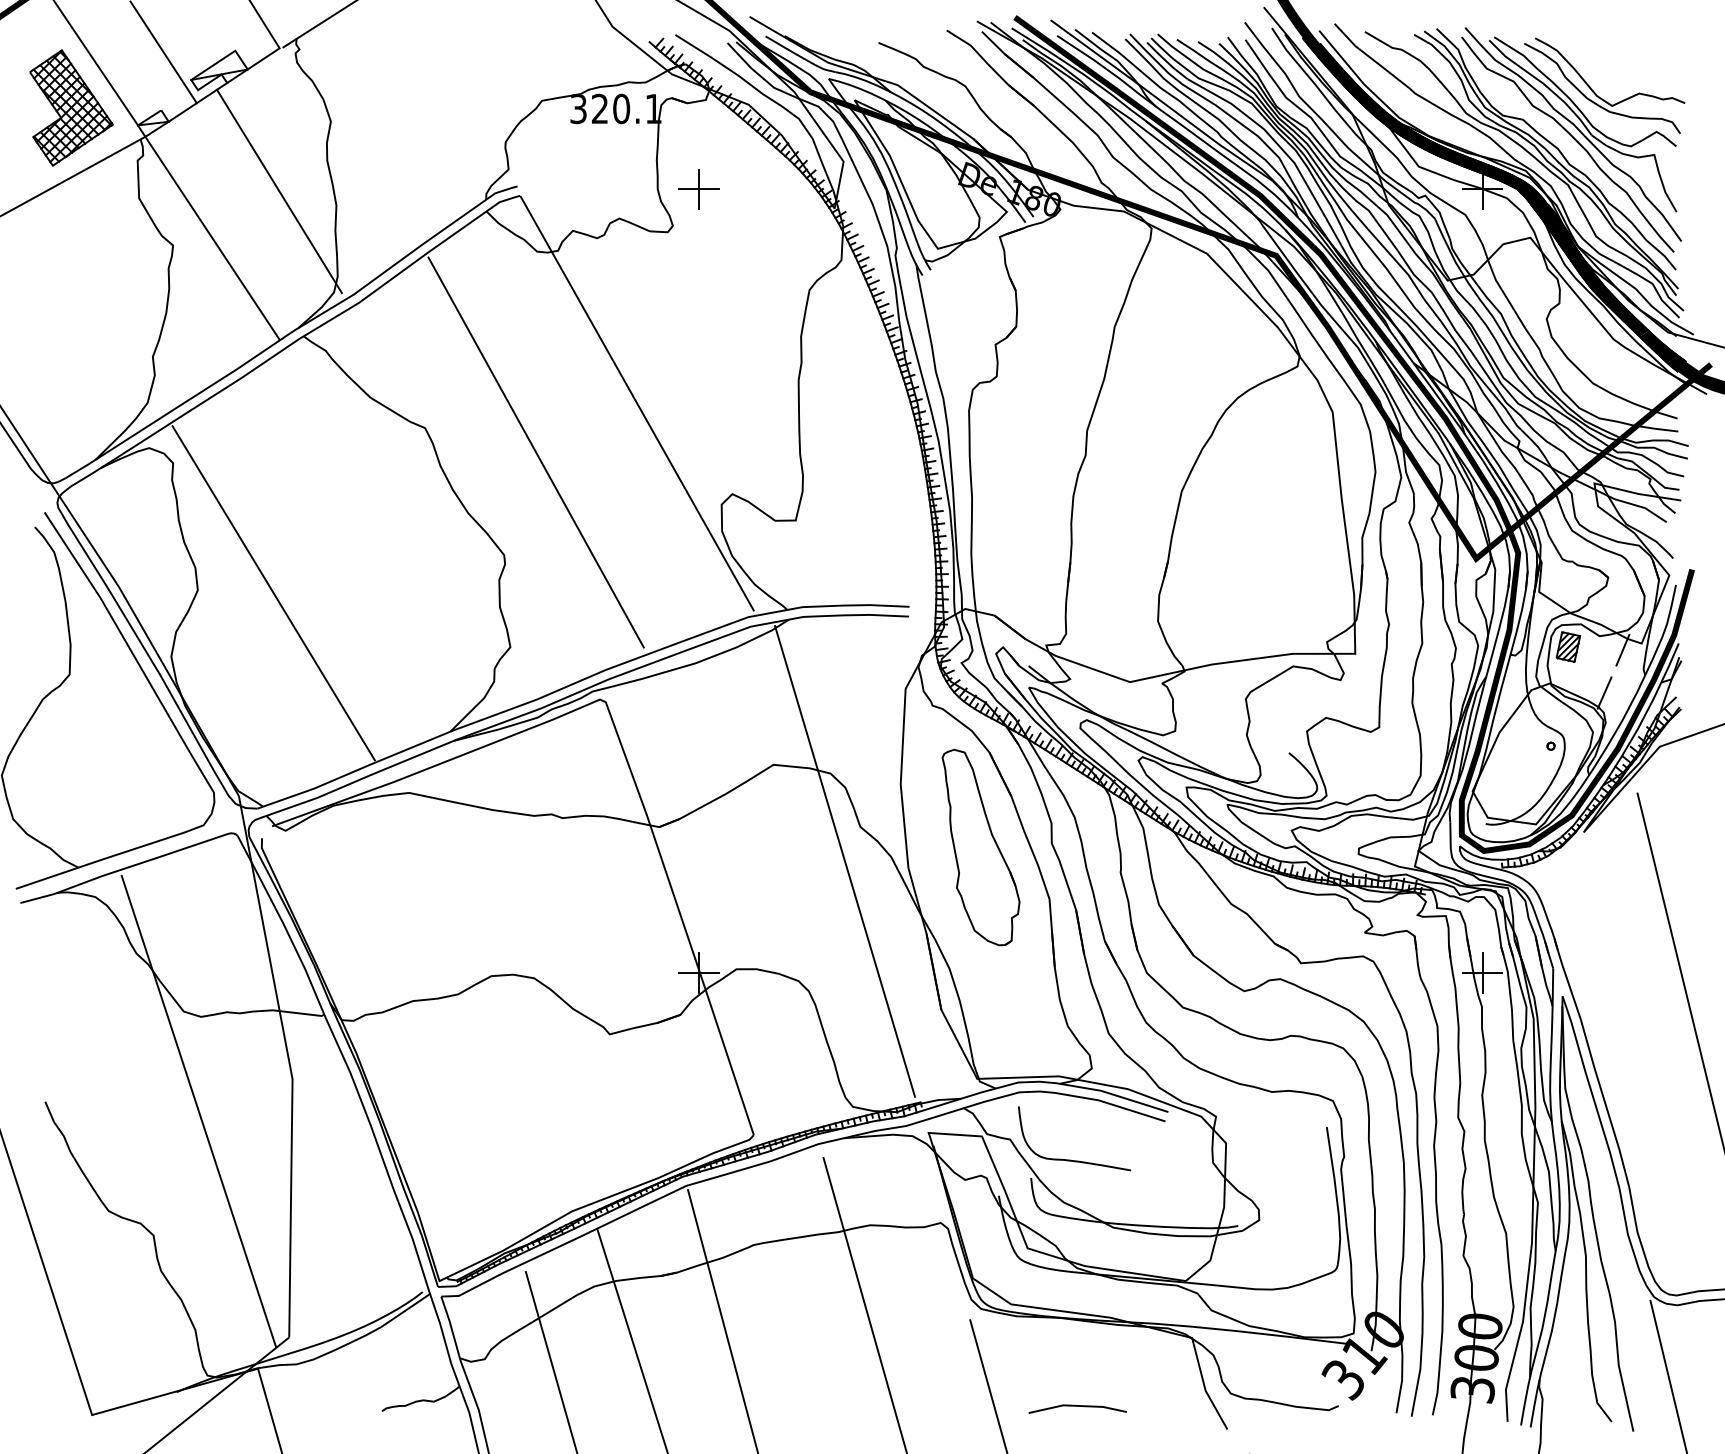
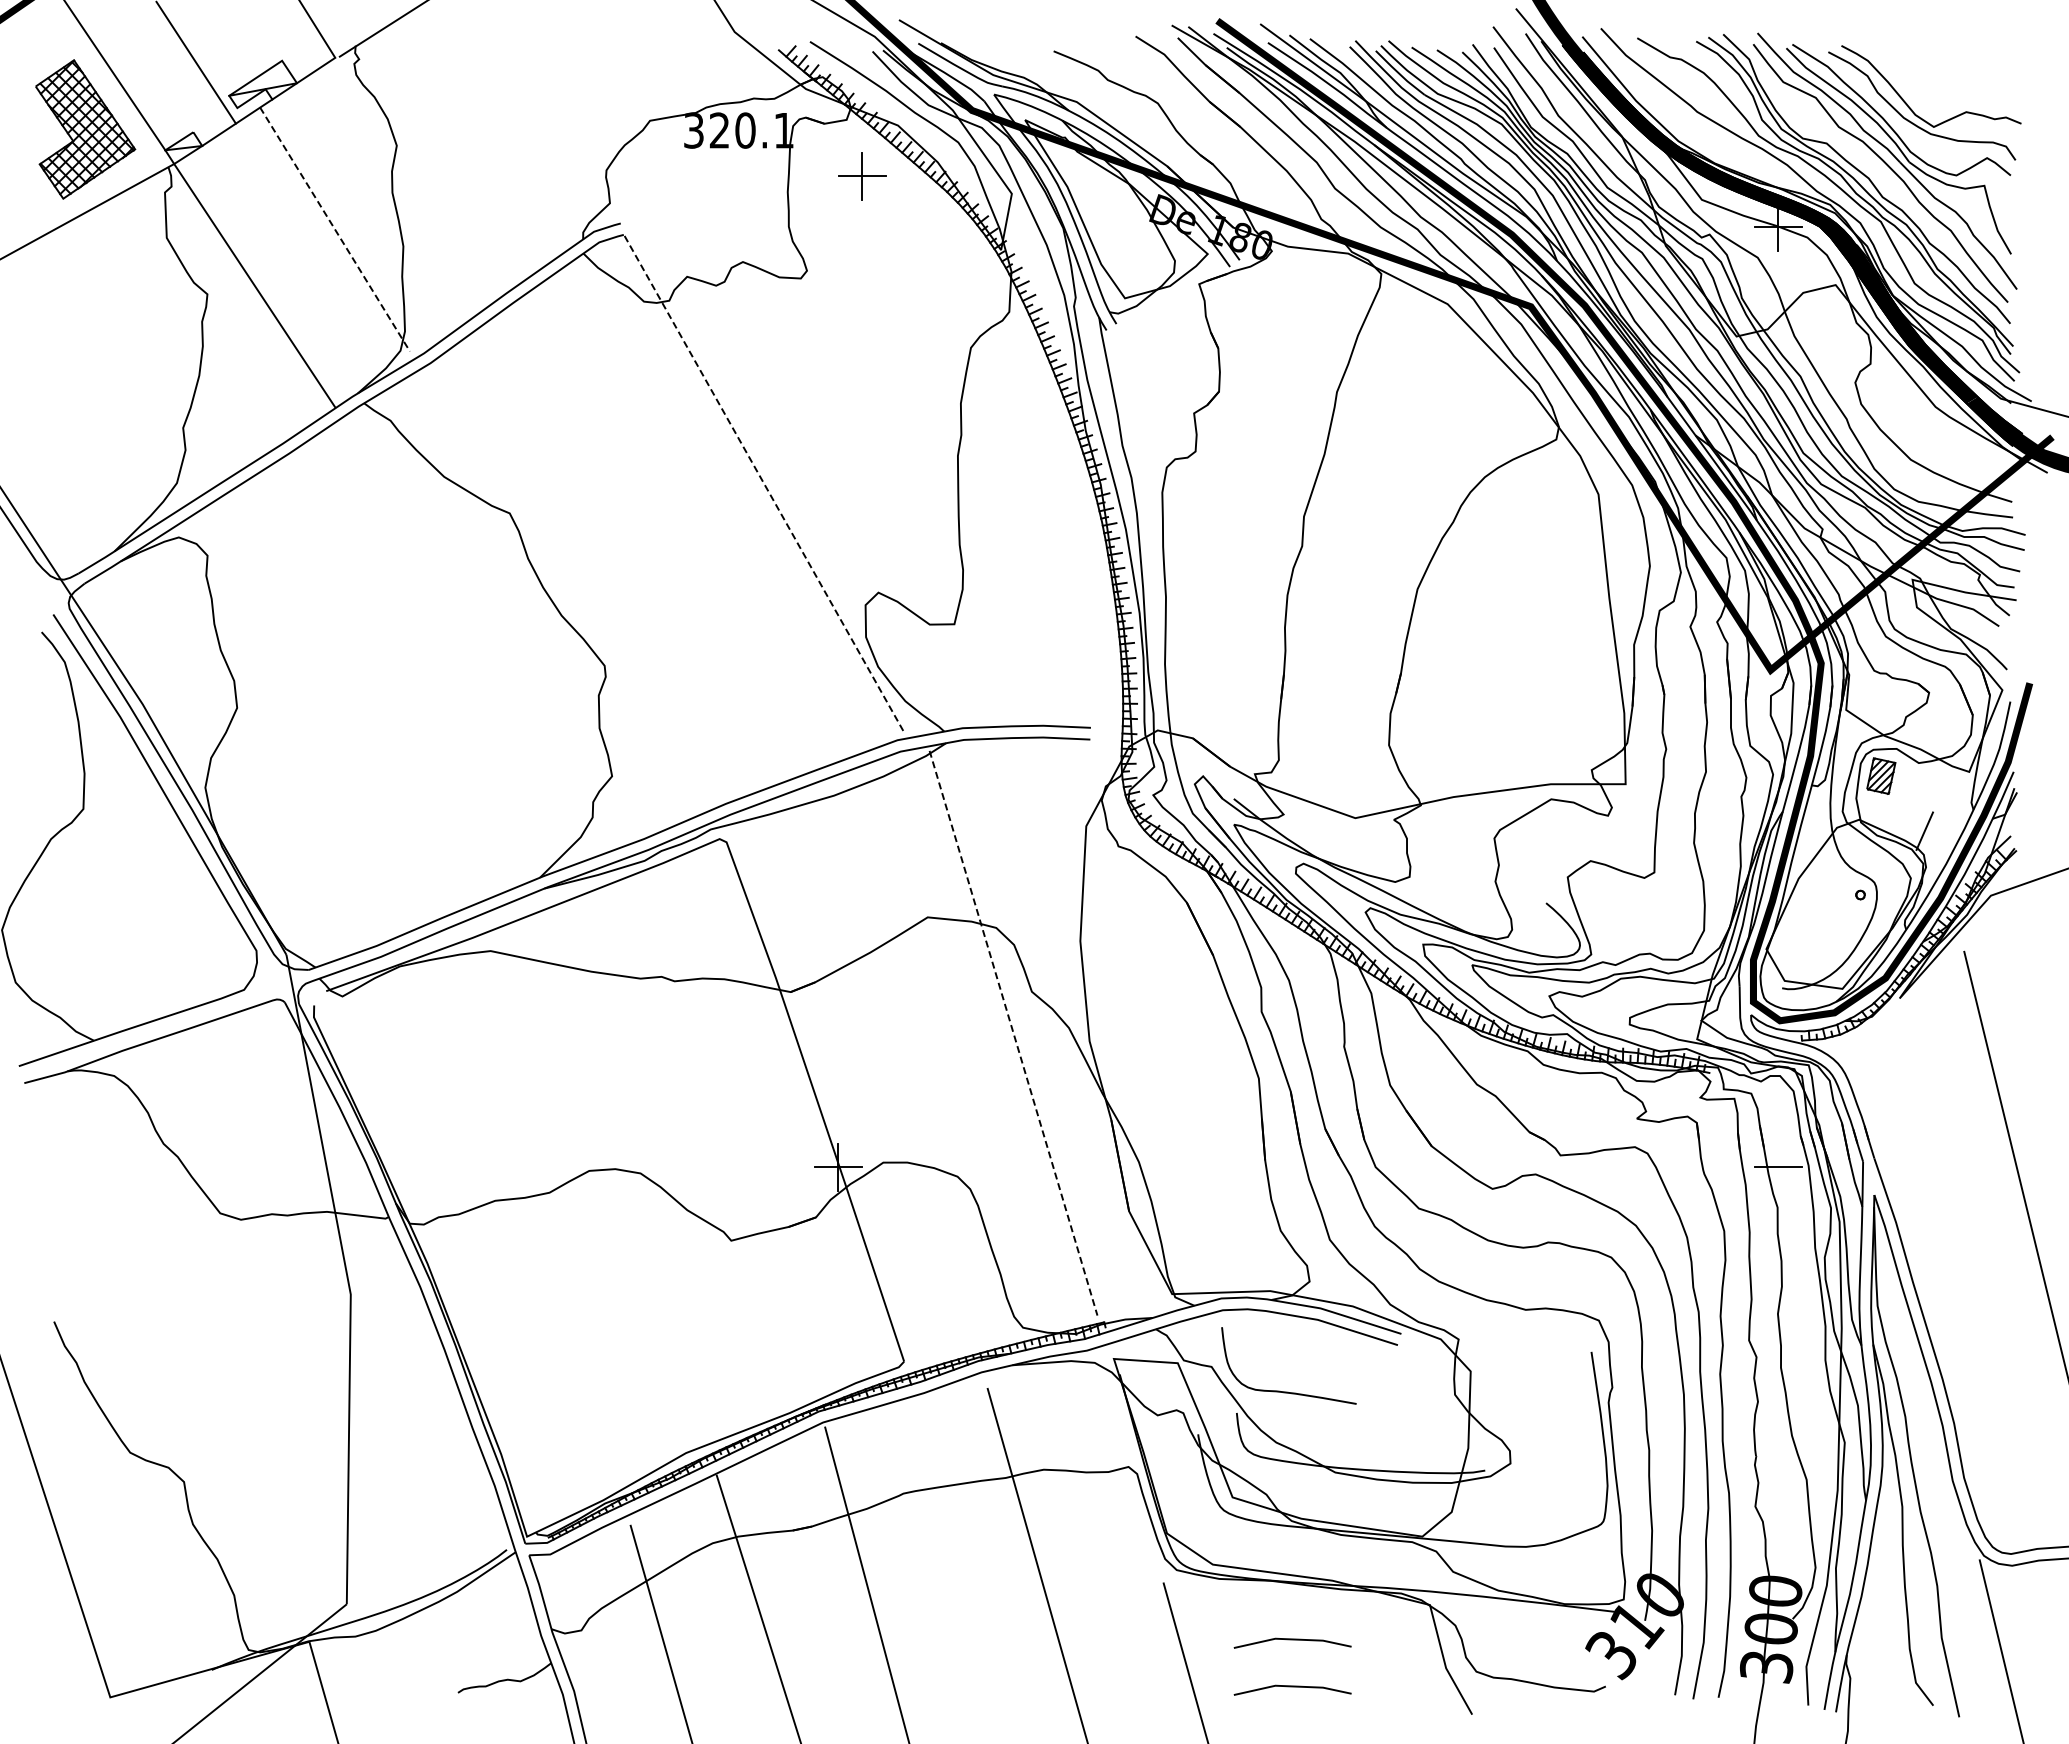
part: (699, 189) -> (862, 176), moved
line: (279, 191) -> (335, 229), solid -> dashed
line: (637, 403) -> (764, 484), solid -> dashed
line: (535, 452) -> (642, 542), removed
line: (273, 593) -> (327, 711), removed
line: (1622, 649) -> (1946, 779), removed
part: (980, 847) -> (1176, 1016), removed
line: (844, 861) -> (1013, 1033), solid -> dashed
line: (1482, 972) -> (1778, 1166), removed
line: (198, 1110) -> (237, 1332), removed
line: (1077, 1367) -> (1292, 1640), added

